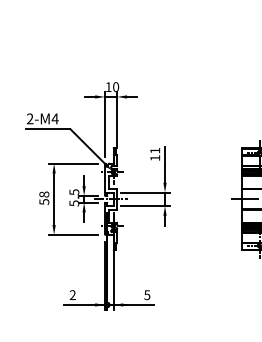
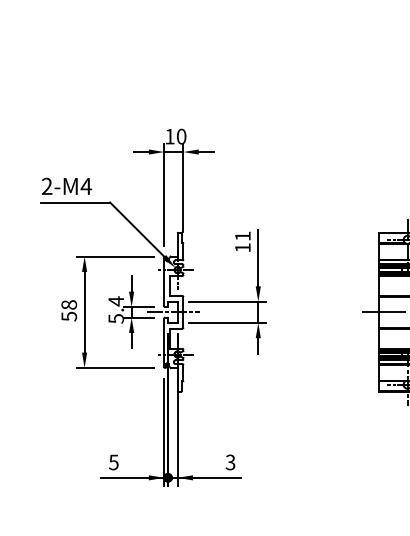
text: (74, 192) -> (116, 301), 5.5 -> 5.4
text: (147, 294) -> (230, 461), 5 -> 3
text: (72, 295) -> (113, 463), 2 -> 5

